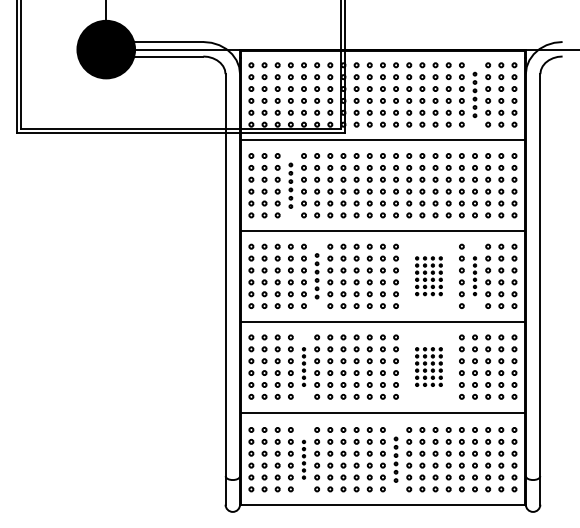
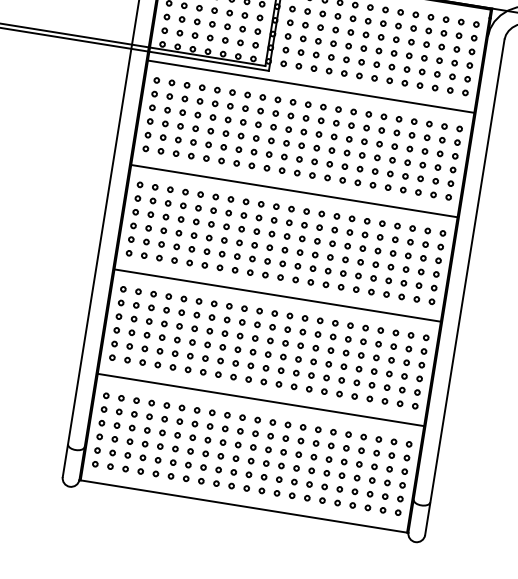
part: (474, 94) -> (424, 50), size x1.43
part: (290, 185) -> (196, 121), size x1.43
part: (316, 275) -> (209, 230), size x1.43
part: (428, 275) -> (338, 250), size x1.67
part: (474, 275) -> (391, 259), size x1.67
part: (303, 366) -> (177, 332), size x1.67
part: (428, 366) -> (321, 355), size x1.67
part: (303, 459) -> (160, 439), size x1.67
part: (395, 459) -> (266, 456), size x1.43

